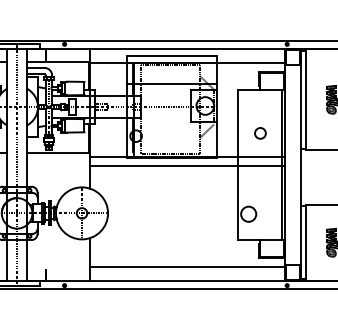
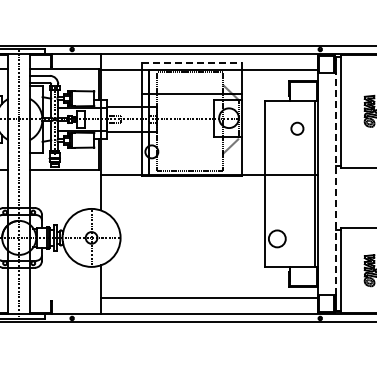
line: (171, 55) -> (191, 62), solid -> dashed
circle: (260, 133) -> (297, 128), moved
line: (301, 164) -> (336, 183), solid -> dashed
line: (186, 165) -> (208, 184), removed

